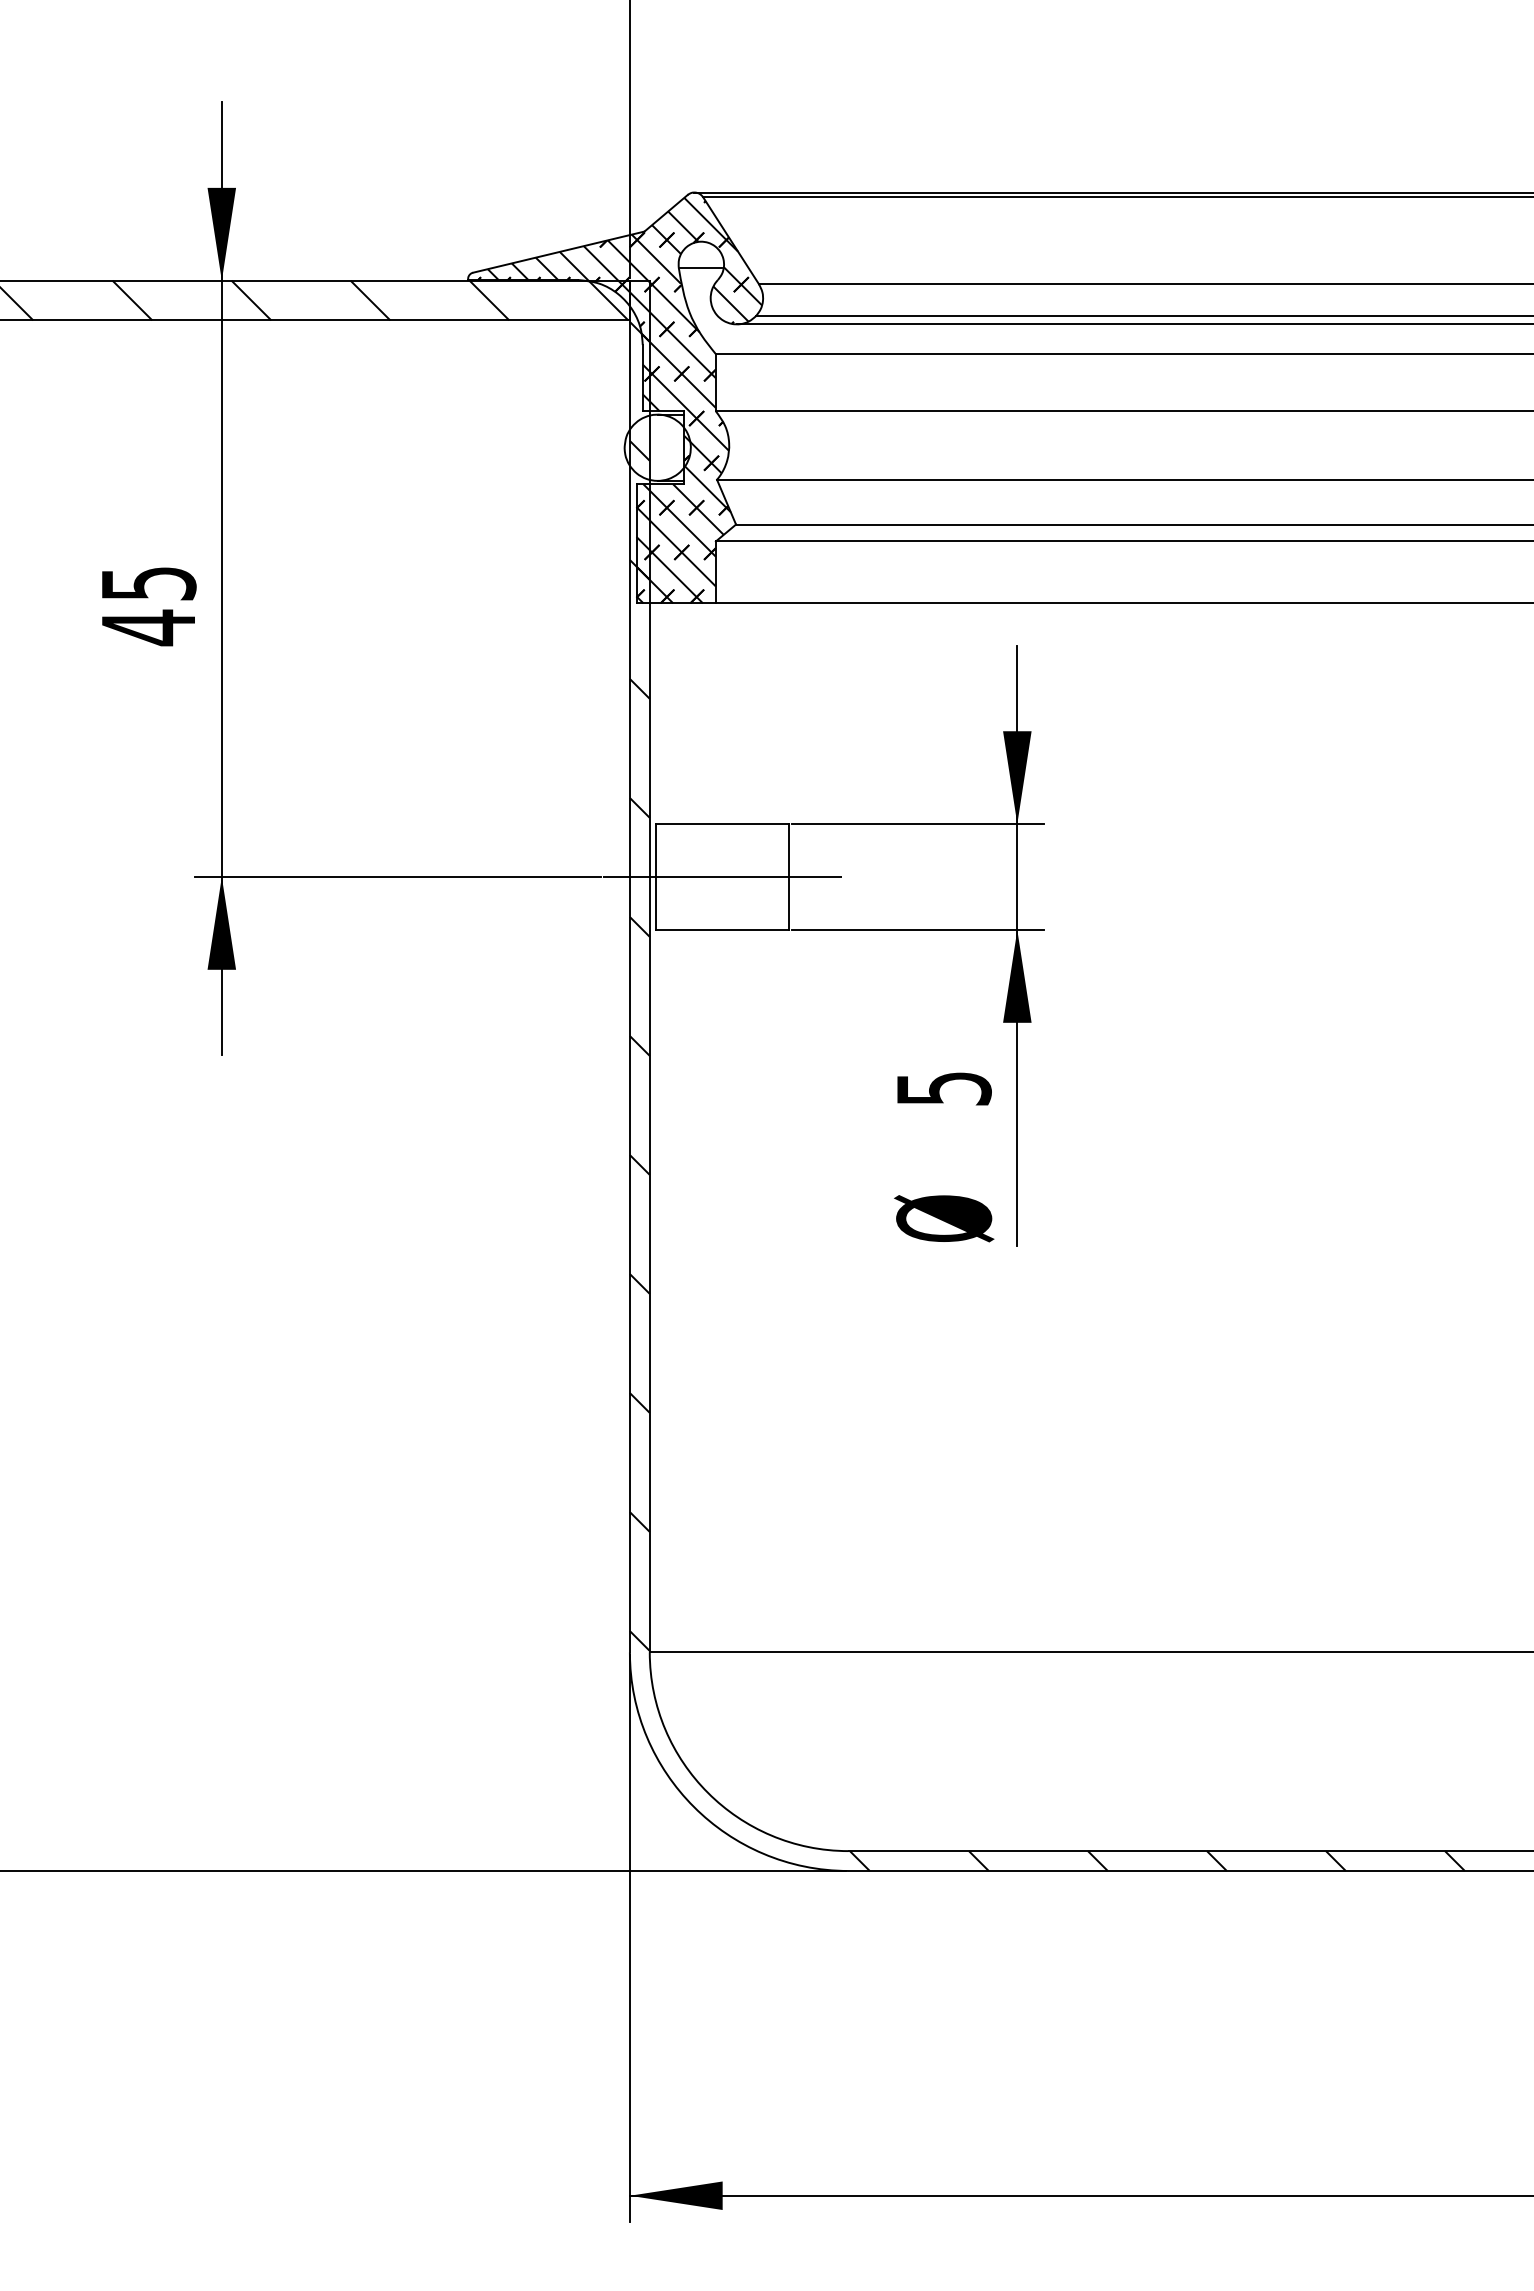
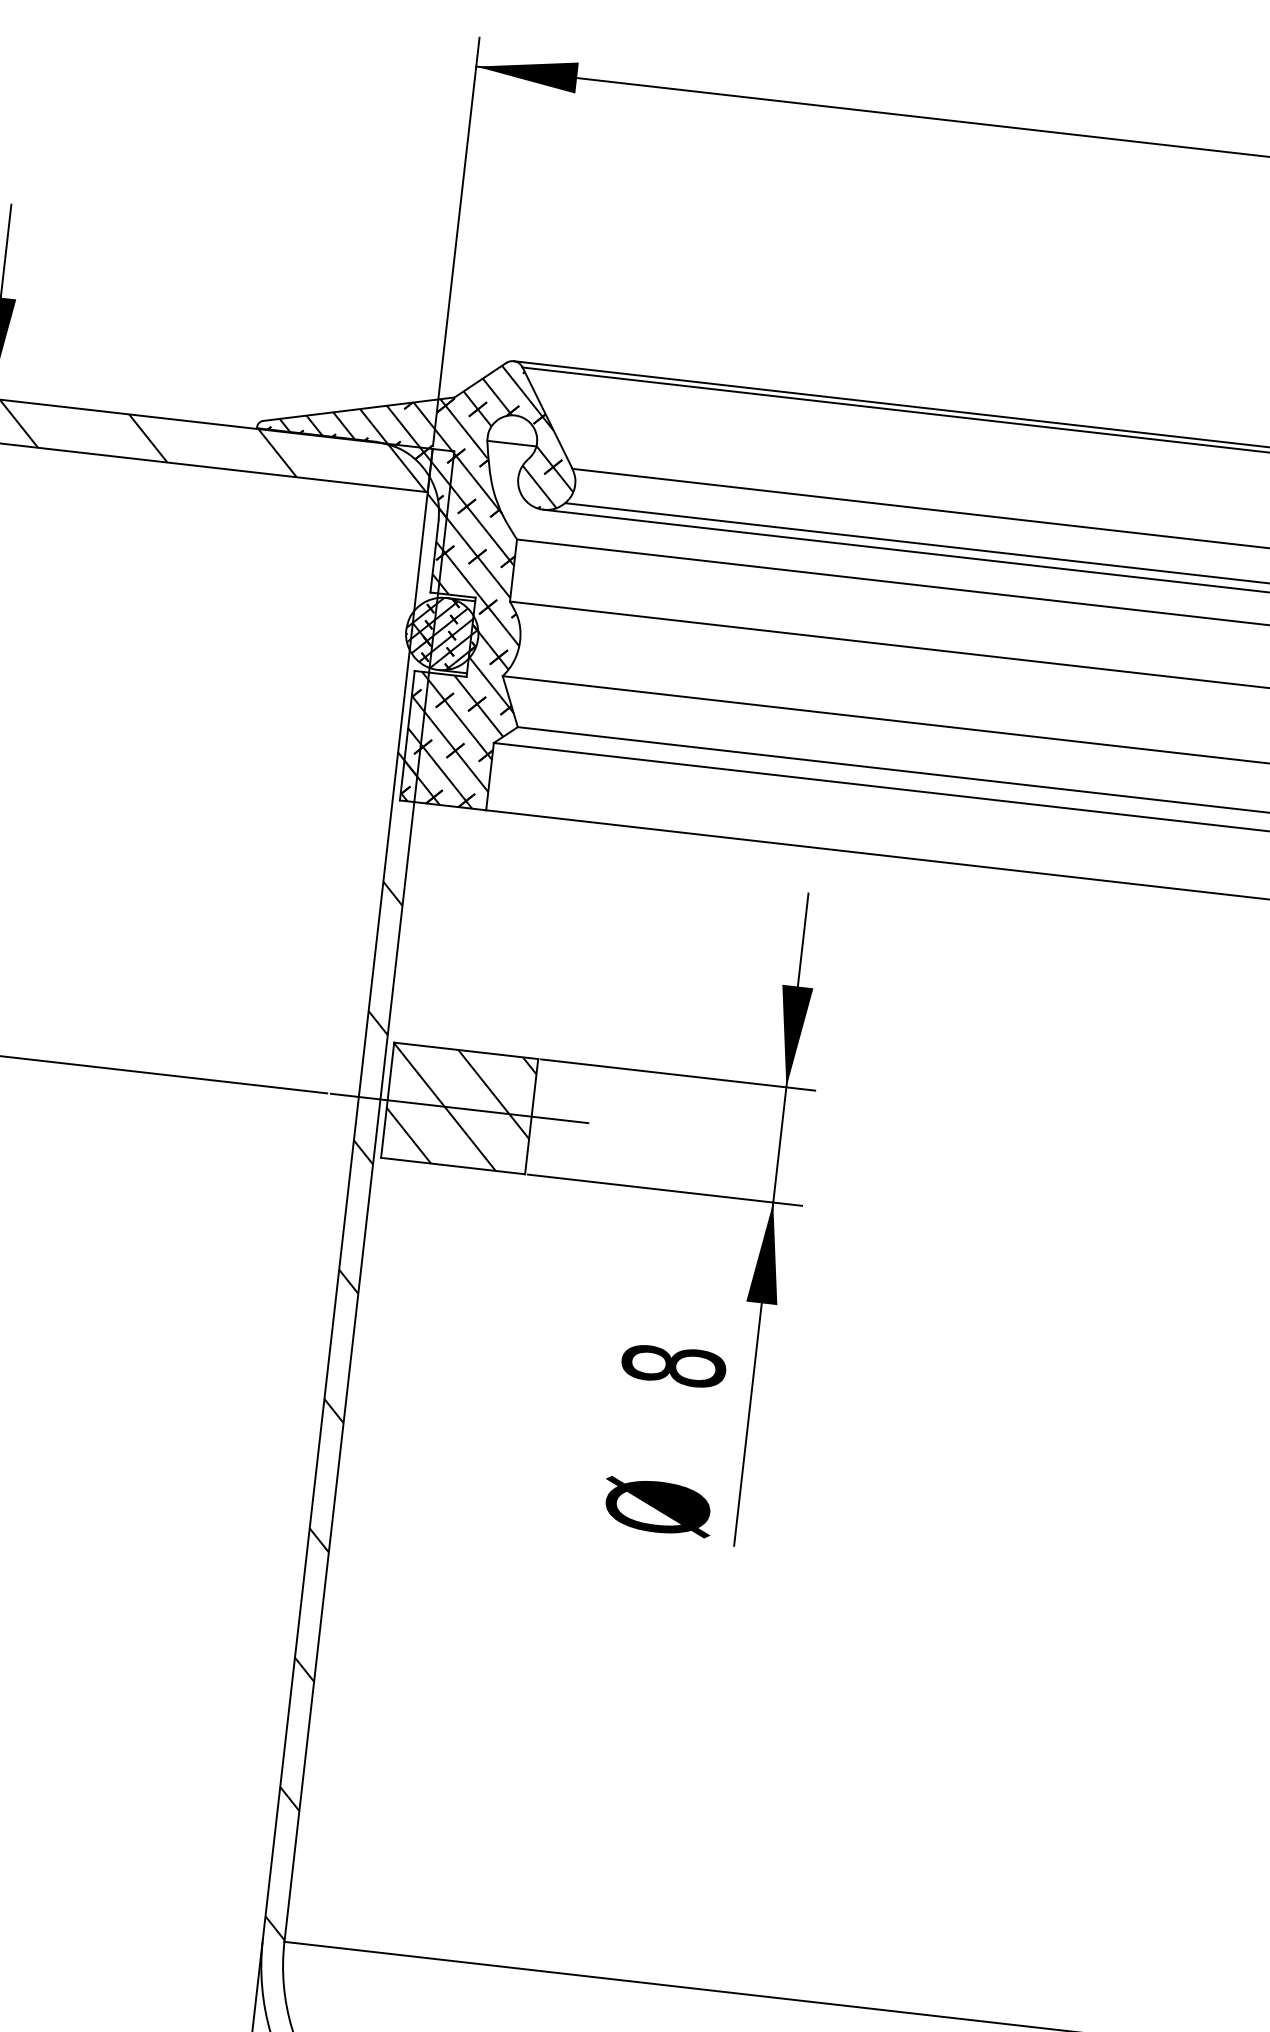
hatch: (657, 447) -> (442, 633), added
hatch: (722, 877) -> (459, 1108), added
text: (943, 1088) -> (673, 1365), 5 -> 8

